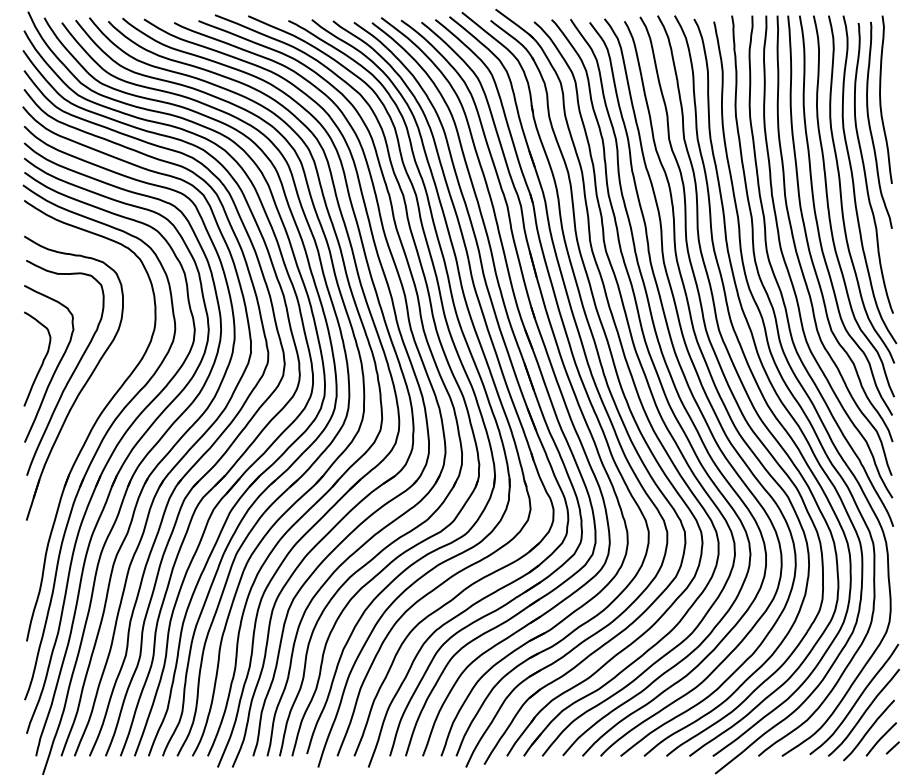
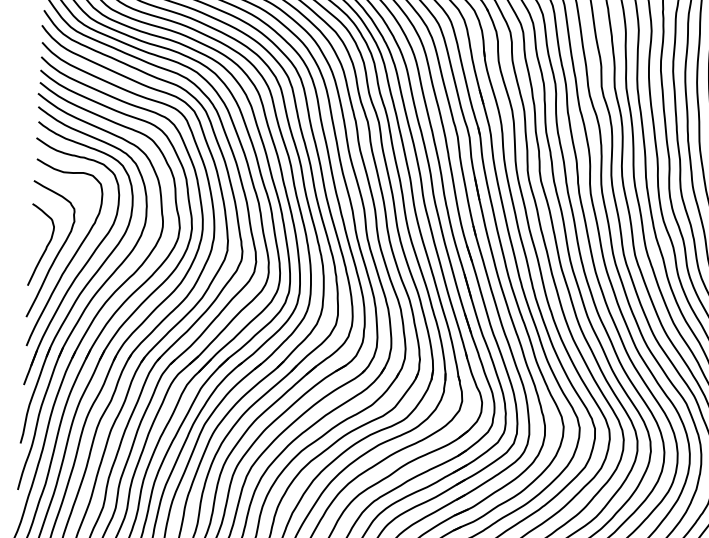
part: (88, 404) -> (83, 287), added

